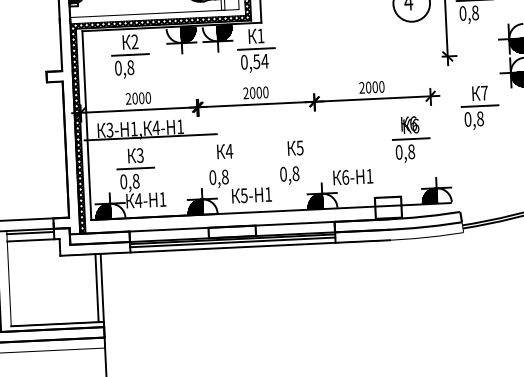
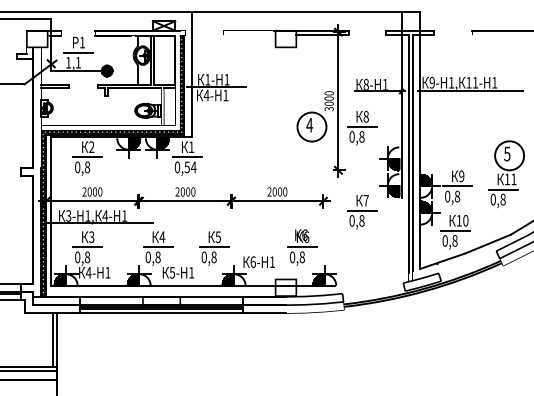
part: (411, 139) -> (302, 247), moved
line: (294, 161) -> (213, 247), added
line: (223, 164) -> (157, 247), added

